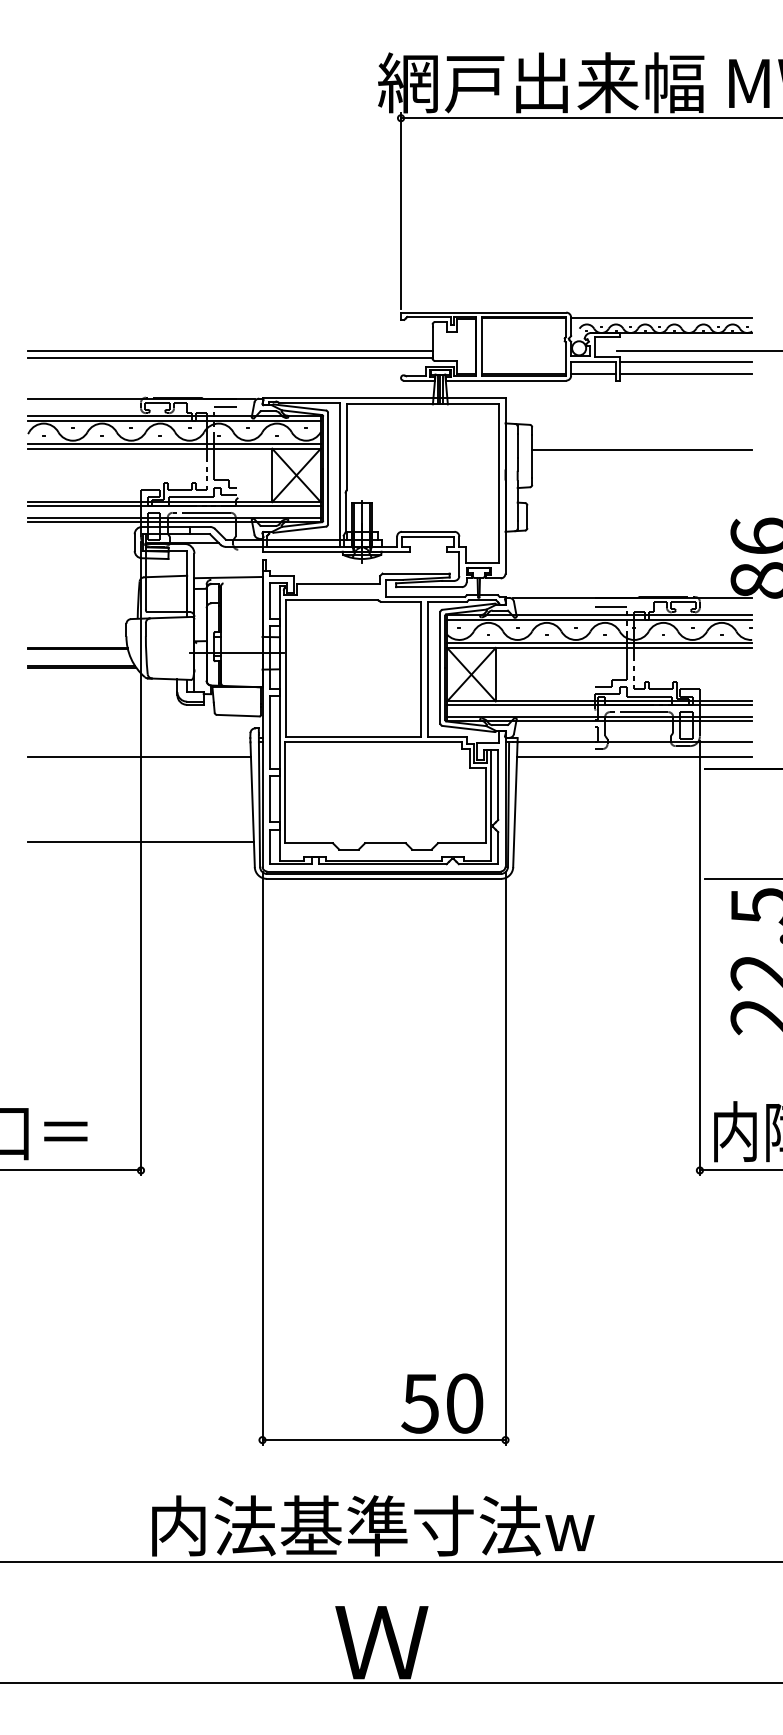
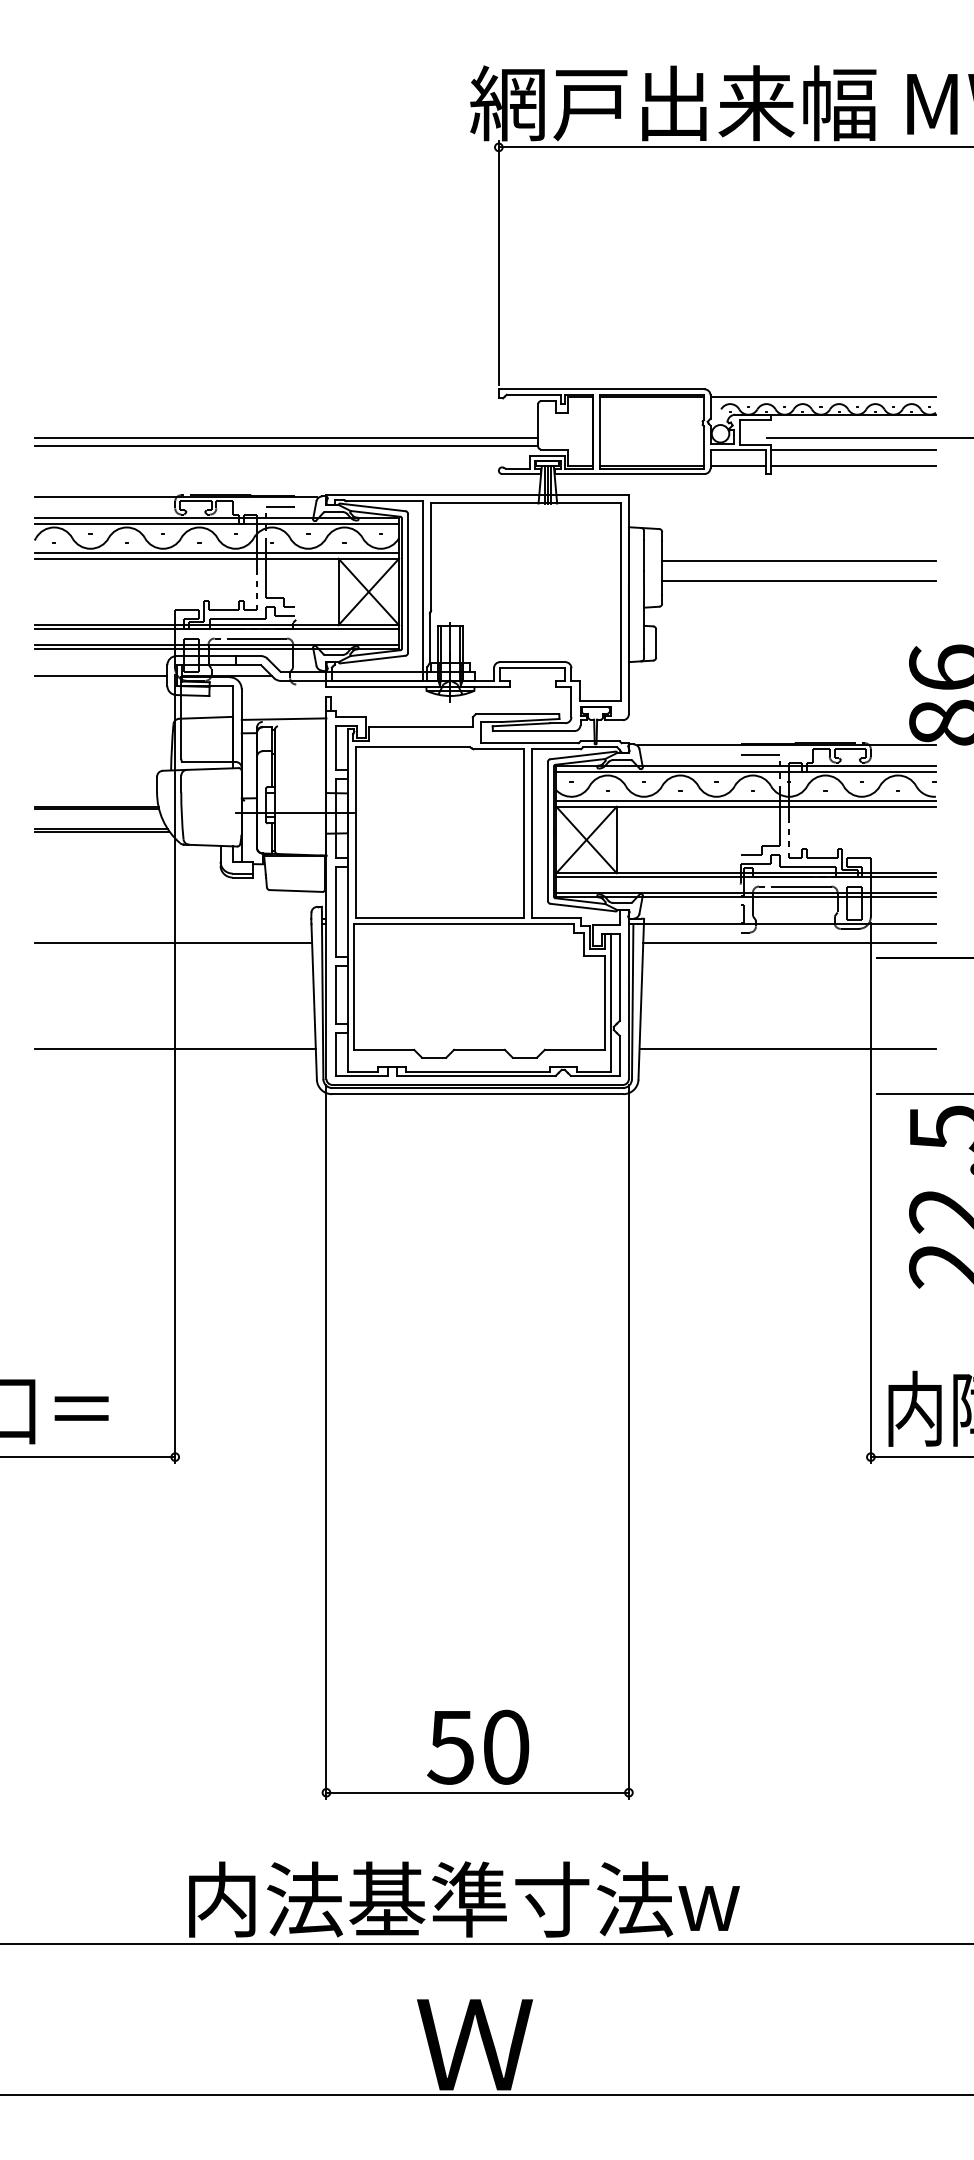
line: (641, 467) -> (798, 581), added
line: (80, 543) -> (100, 676), added
line: (632, 842) -> (787, 1048), added
text: (442, 1402) -> (478, 1746), moved

